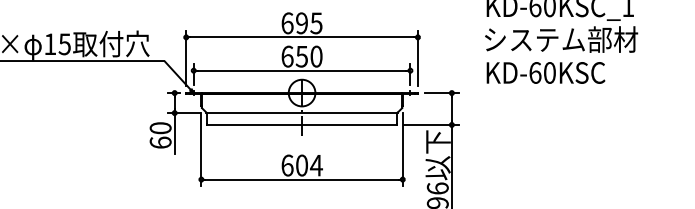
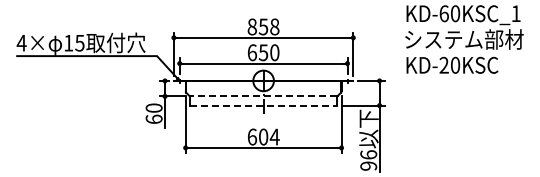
text: (301, 22) -> (263, 26), 695 -> 858
text: (534, 71) -> (443, 64), KD-60KSC -> KD-20KSC
line: (301, 113) -> (263, 96), solid -> dashed
line: (301, 124) -> (263, 105), solid -> dashed

